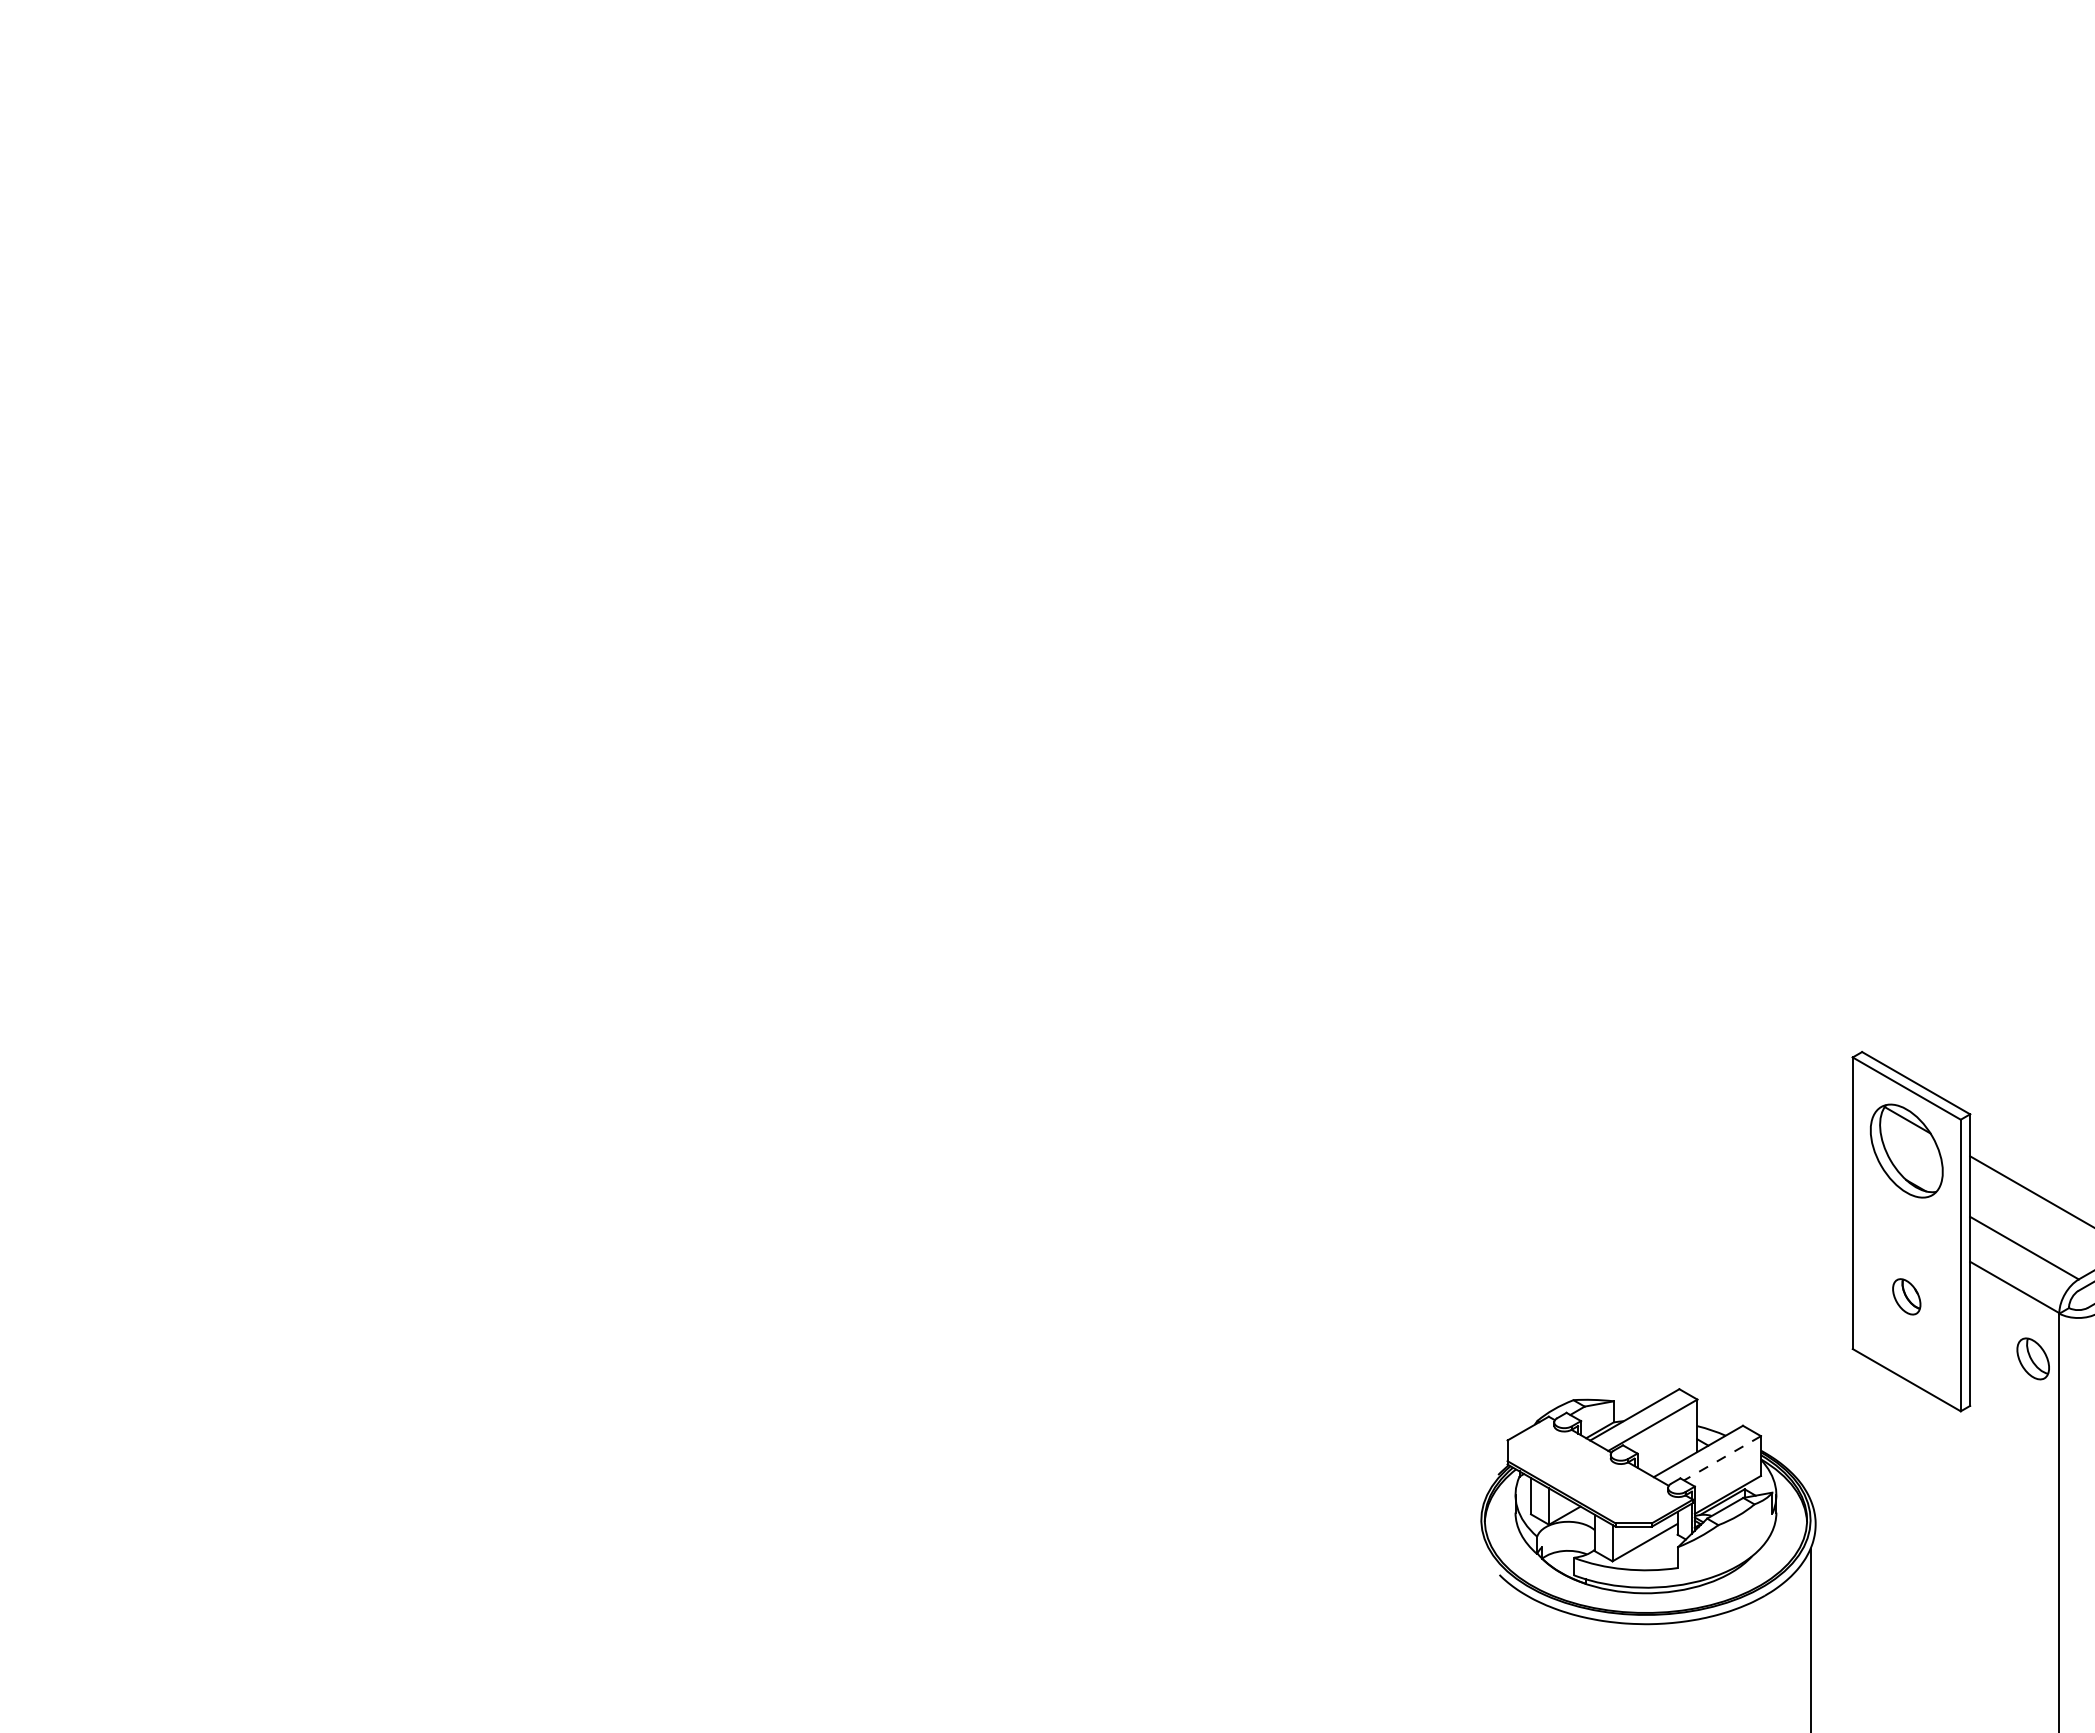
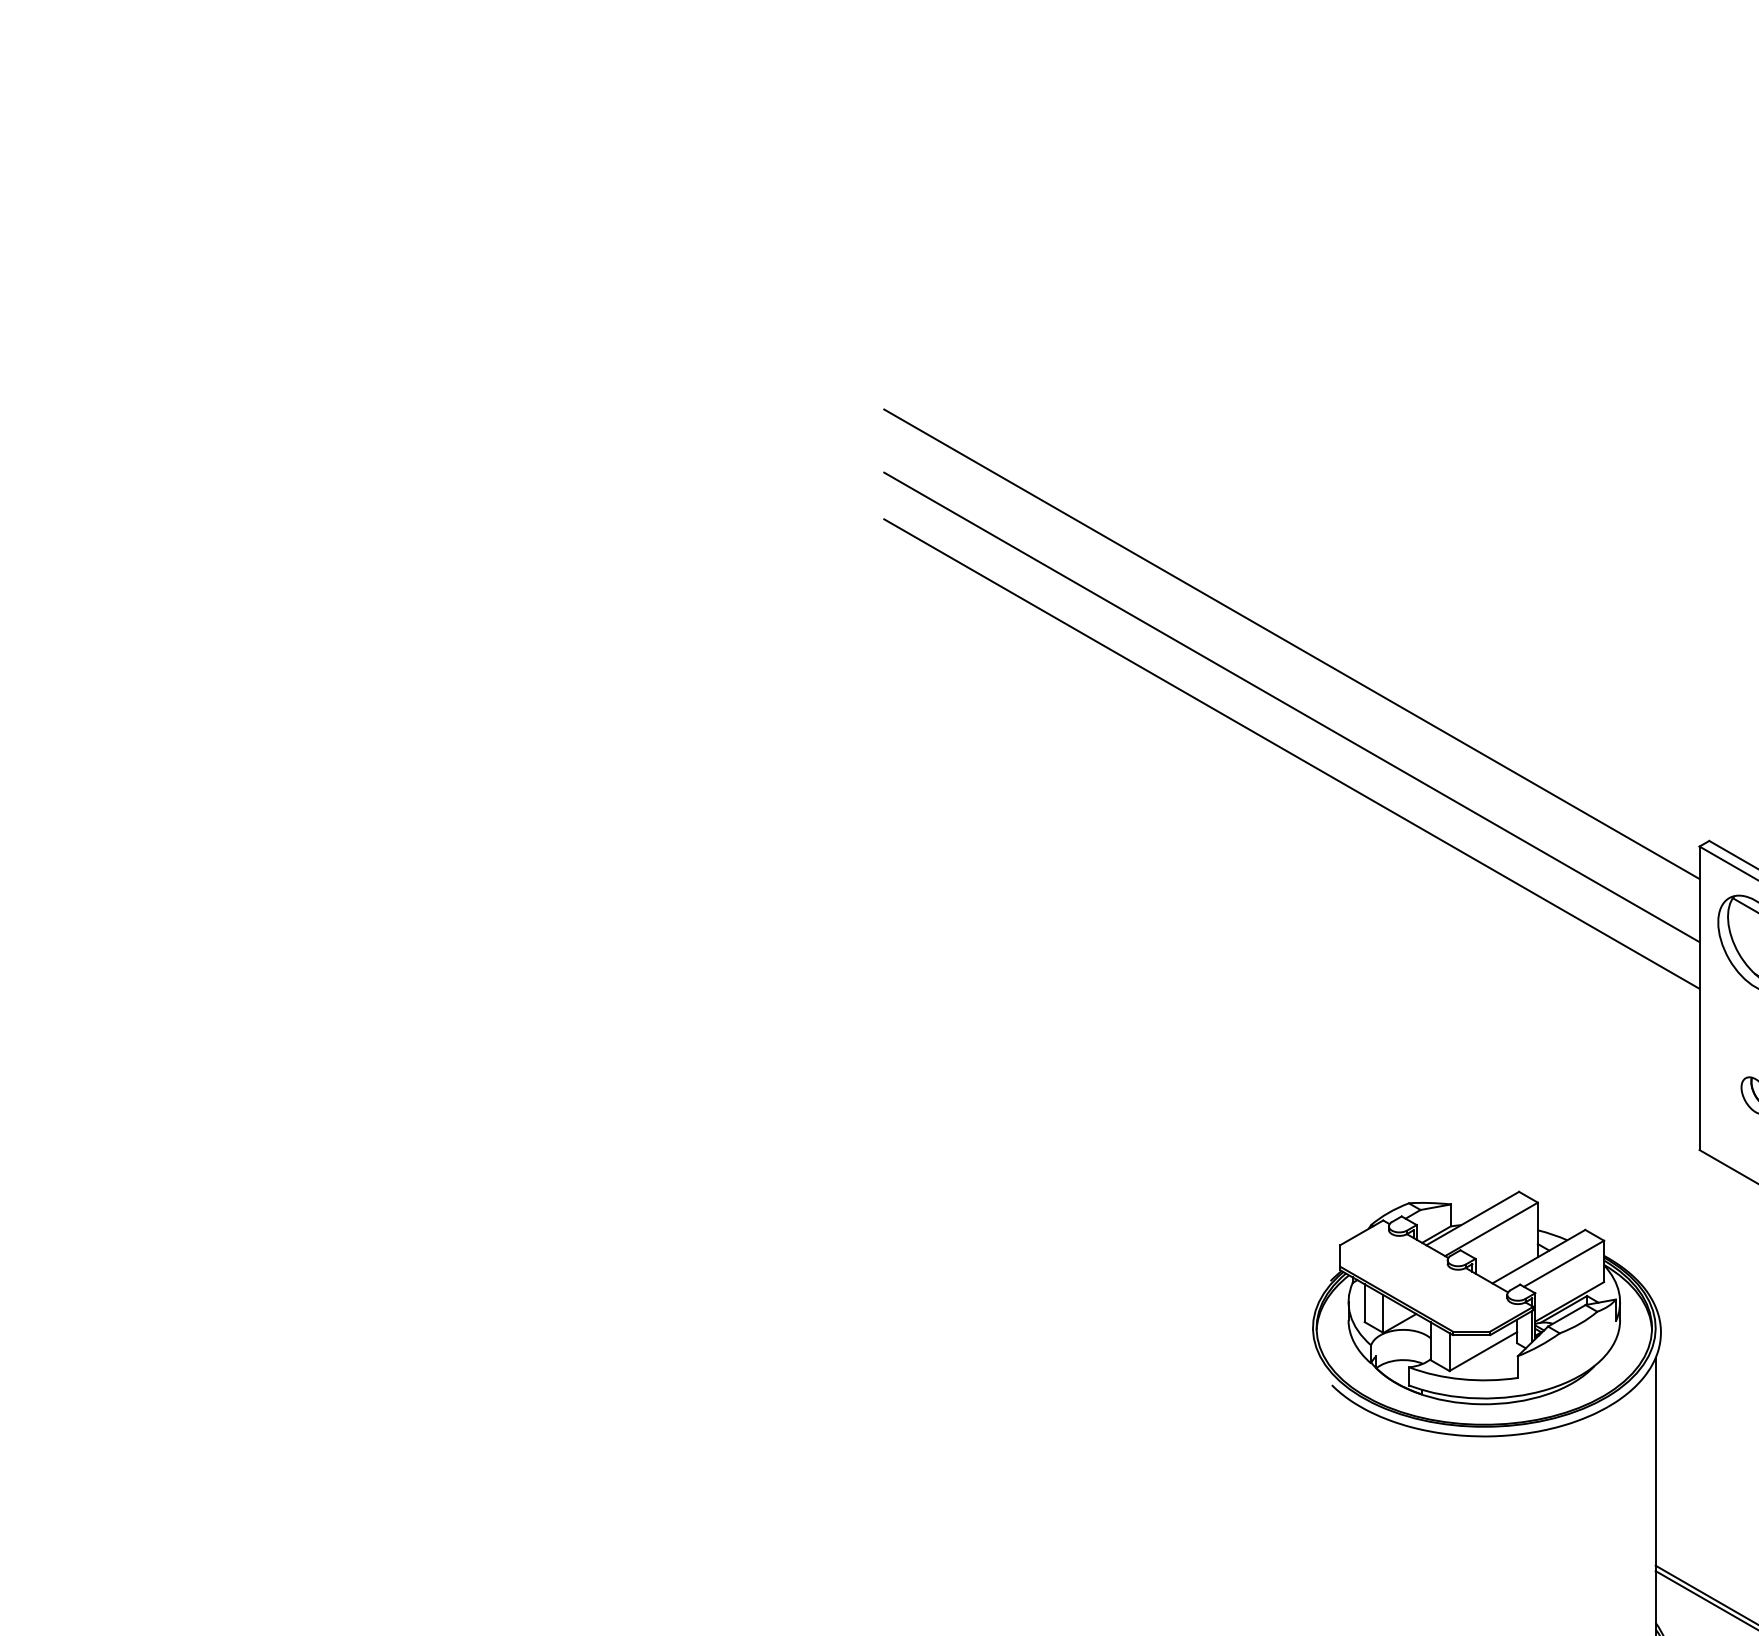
line: (1460, 862) -> (1291, 643), added
line: (1460, 923) -> (1291, 707), added
line: (1460, 968) -> (1291, 753), added
line: (1722, 1458) -> (1563, 1263), dashed -> solid

